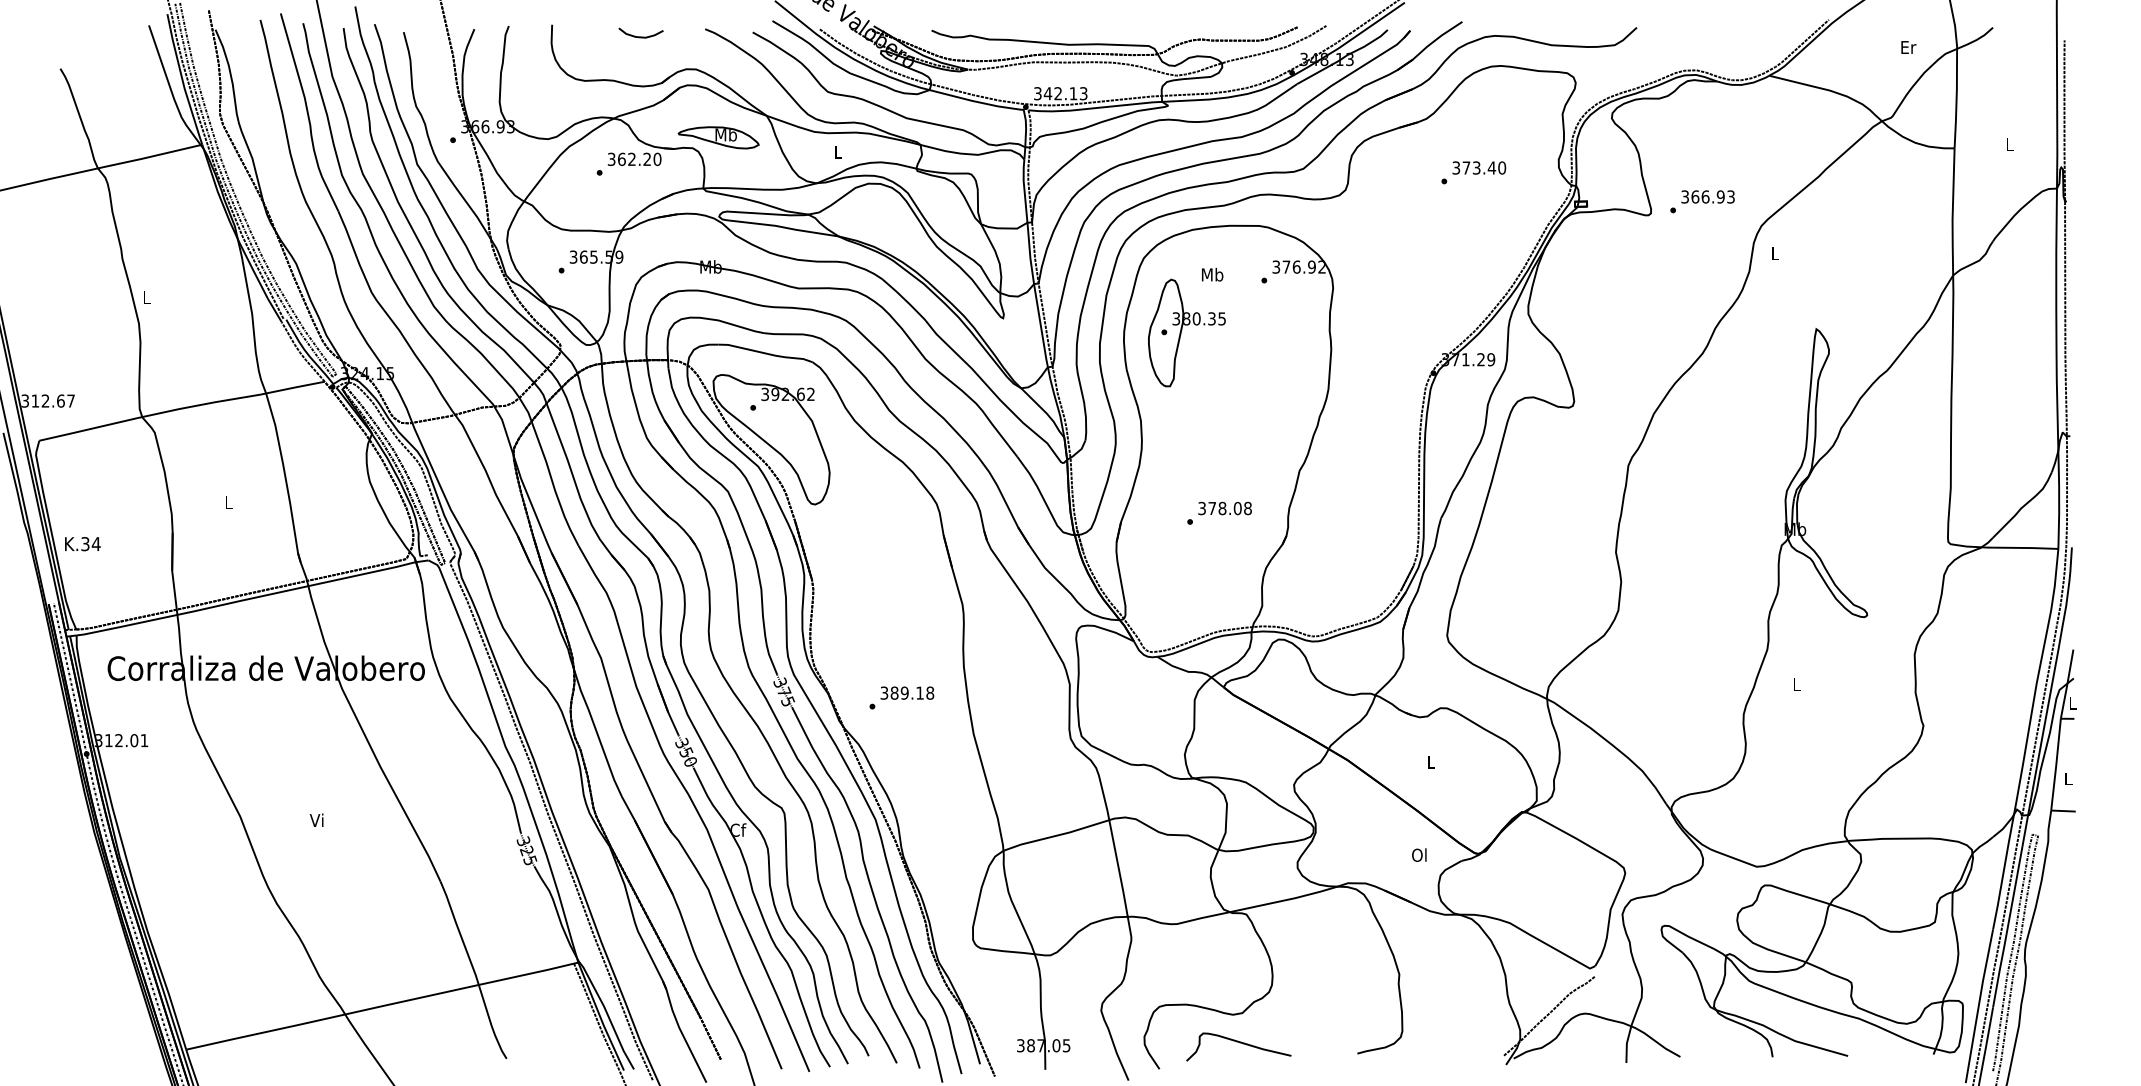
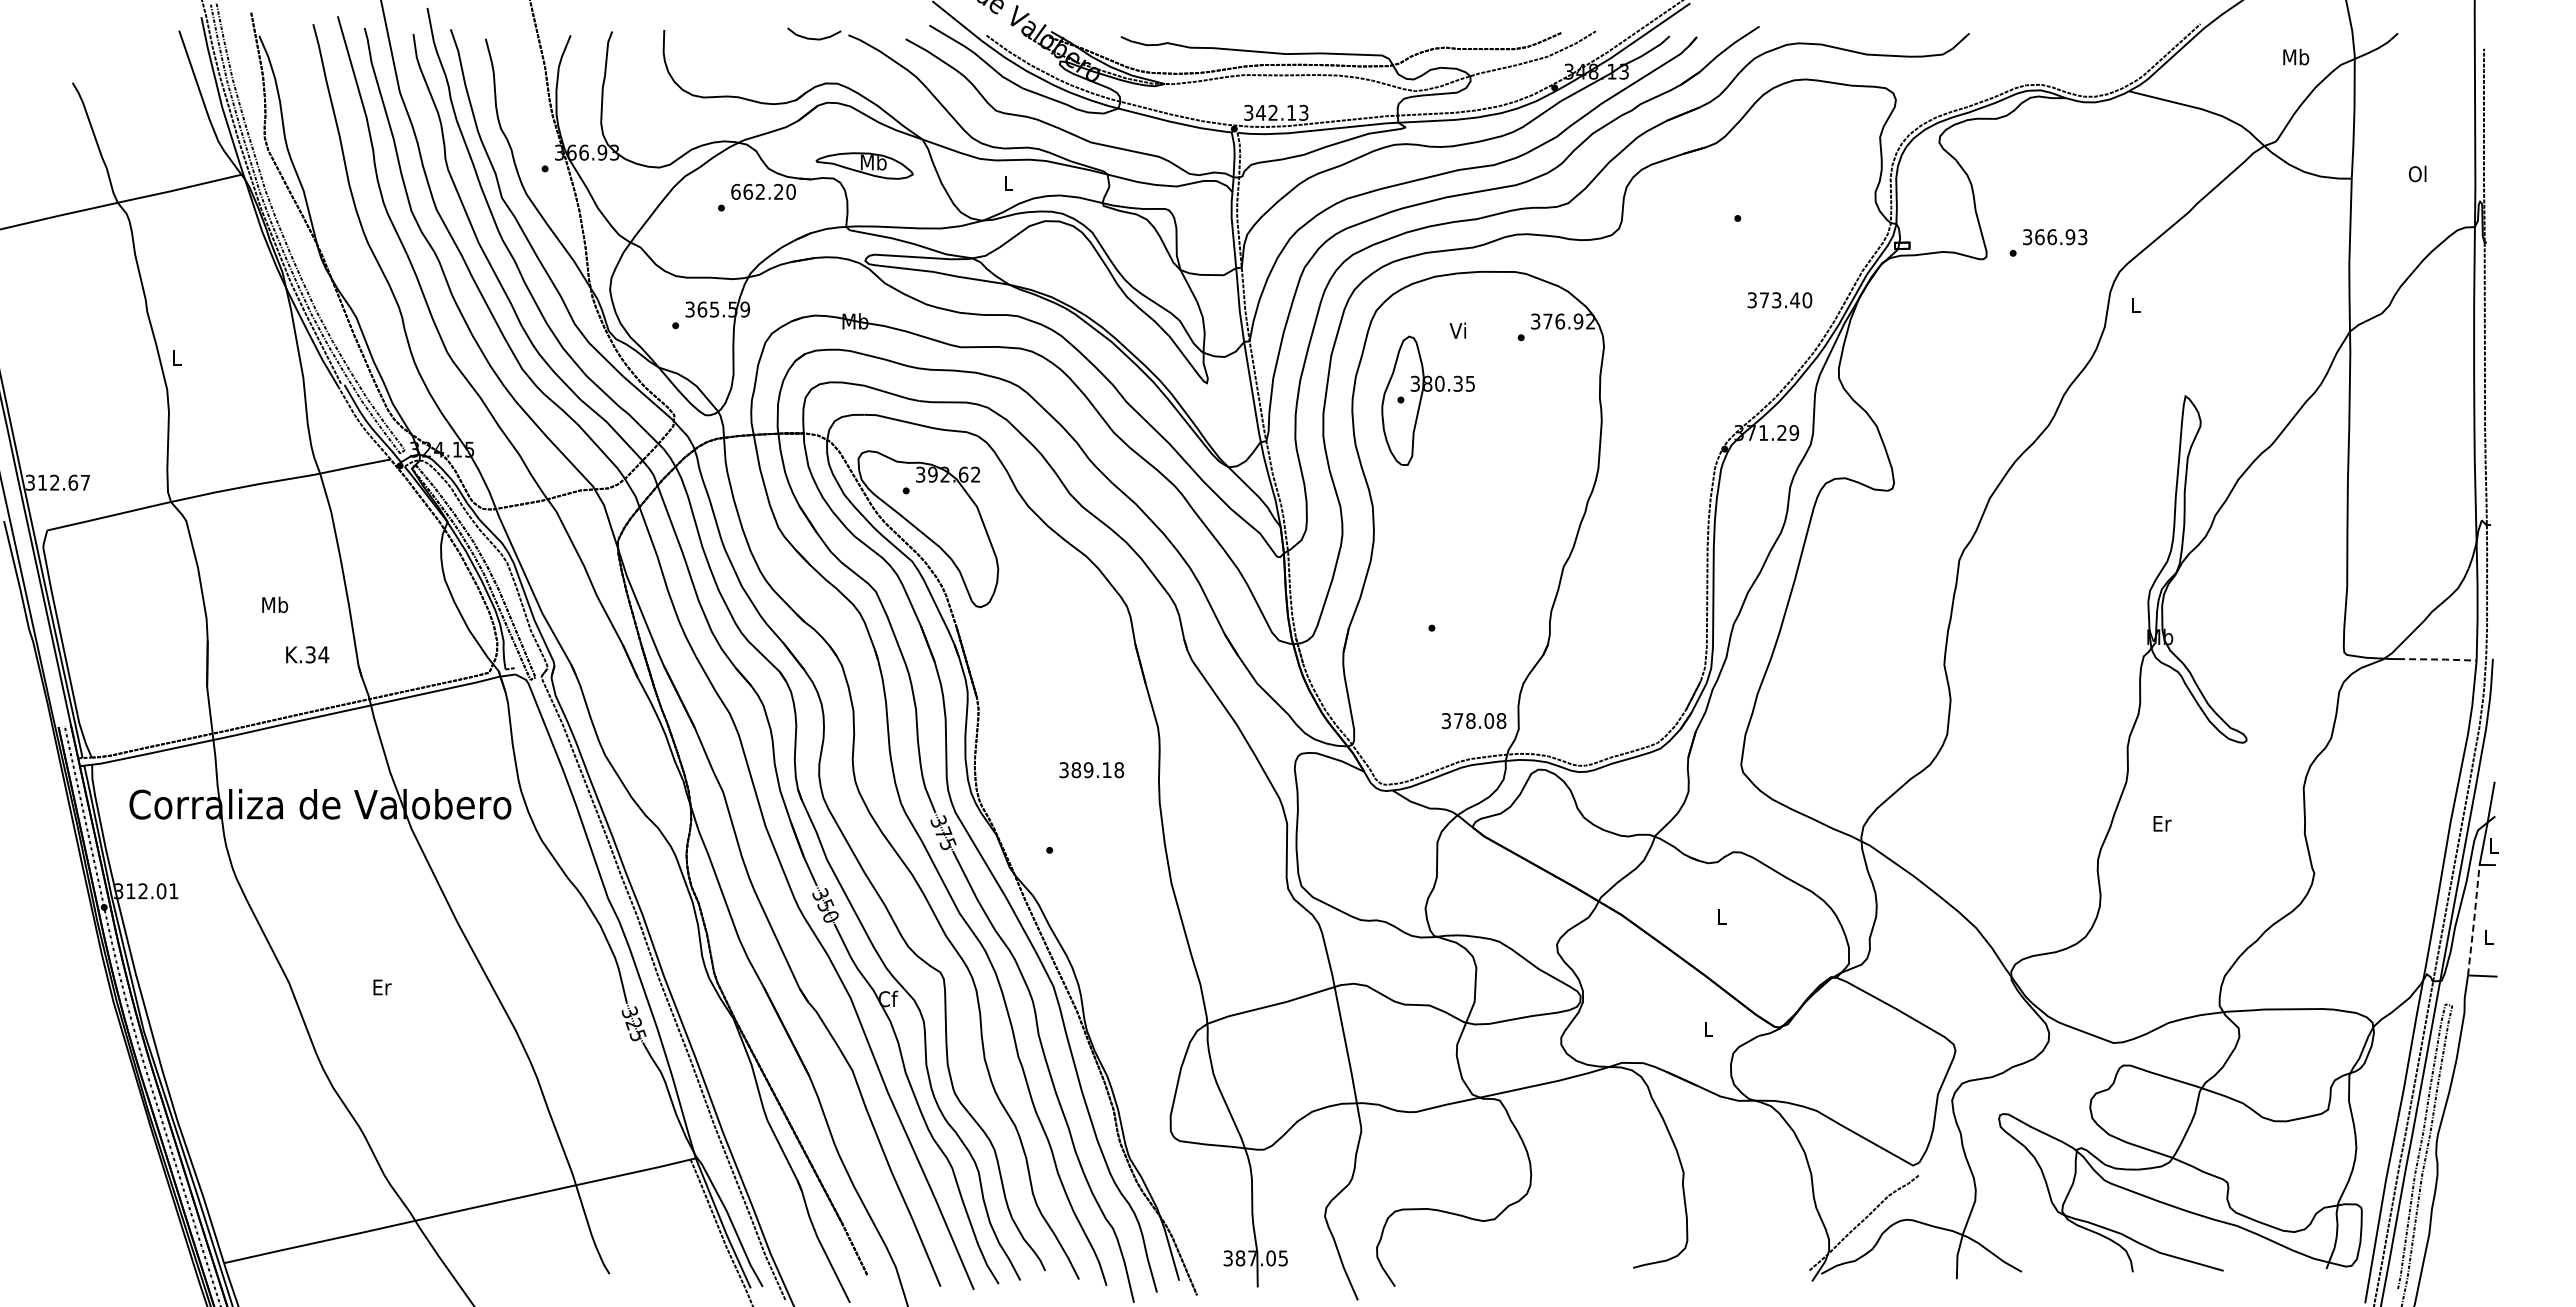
curve: (641, 36) -> (814, 38), moved
text: (1908, 46) -> (2296, 56), Er -> Mb
text: (2009, 144) -> (2417, 173), L -> Ol
text: (611, 159) -> (735, 191), 362.20 -> 662.20
text: (1478, 168) -> (1779, 300), moved
text: (1212, 274) -> (1458, 330), Mb -> Vi
text: (229, 502) -> (275, 604), L -> Mb
text: (1224, 508) -> (1473, 721), moved
text: (82, 543) -> (307, 654), moved
line: (2026, 547) -> (2438, 659), solid -> dashed
text: (1797, 684) -> (2162, 823), L -> Er
text: (907, 693) -> (1091, 770), moved
line: (2056, 764) -> (2474, 919), solid -> dashed
text: (317, 820) -> (381, 987), Vi -> Er
text: (1419, 854) -> (1707, 1028), Ol -> L
curve: (1239, 1043) -> (1491, 1255), removed

